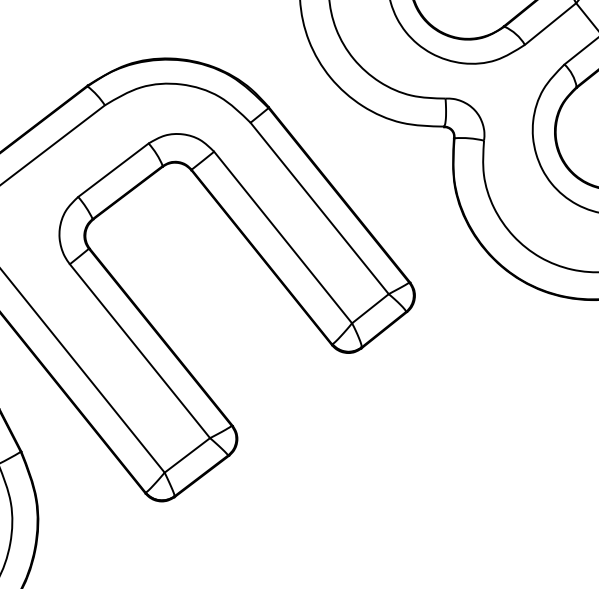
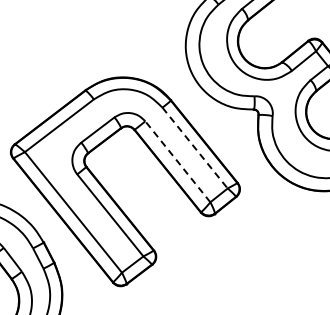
line: (320, 209) -> (195, 148), solid -> dashed
line: (282, 236) -> (177, 161), solid -> dashed

